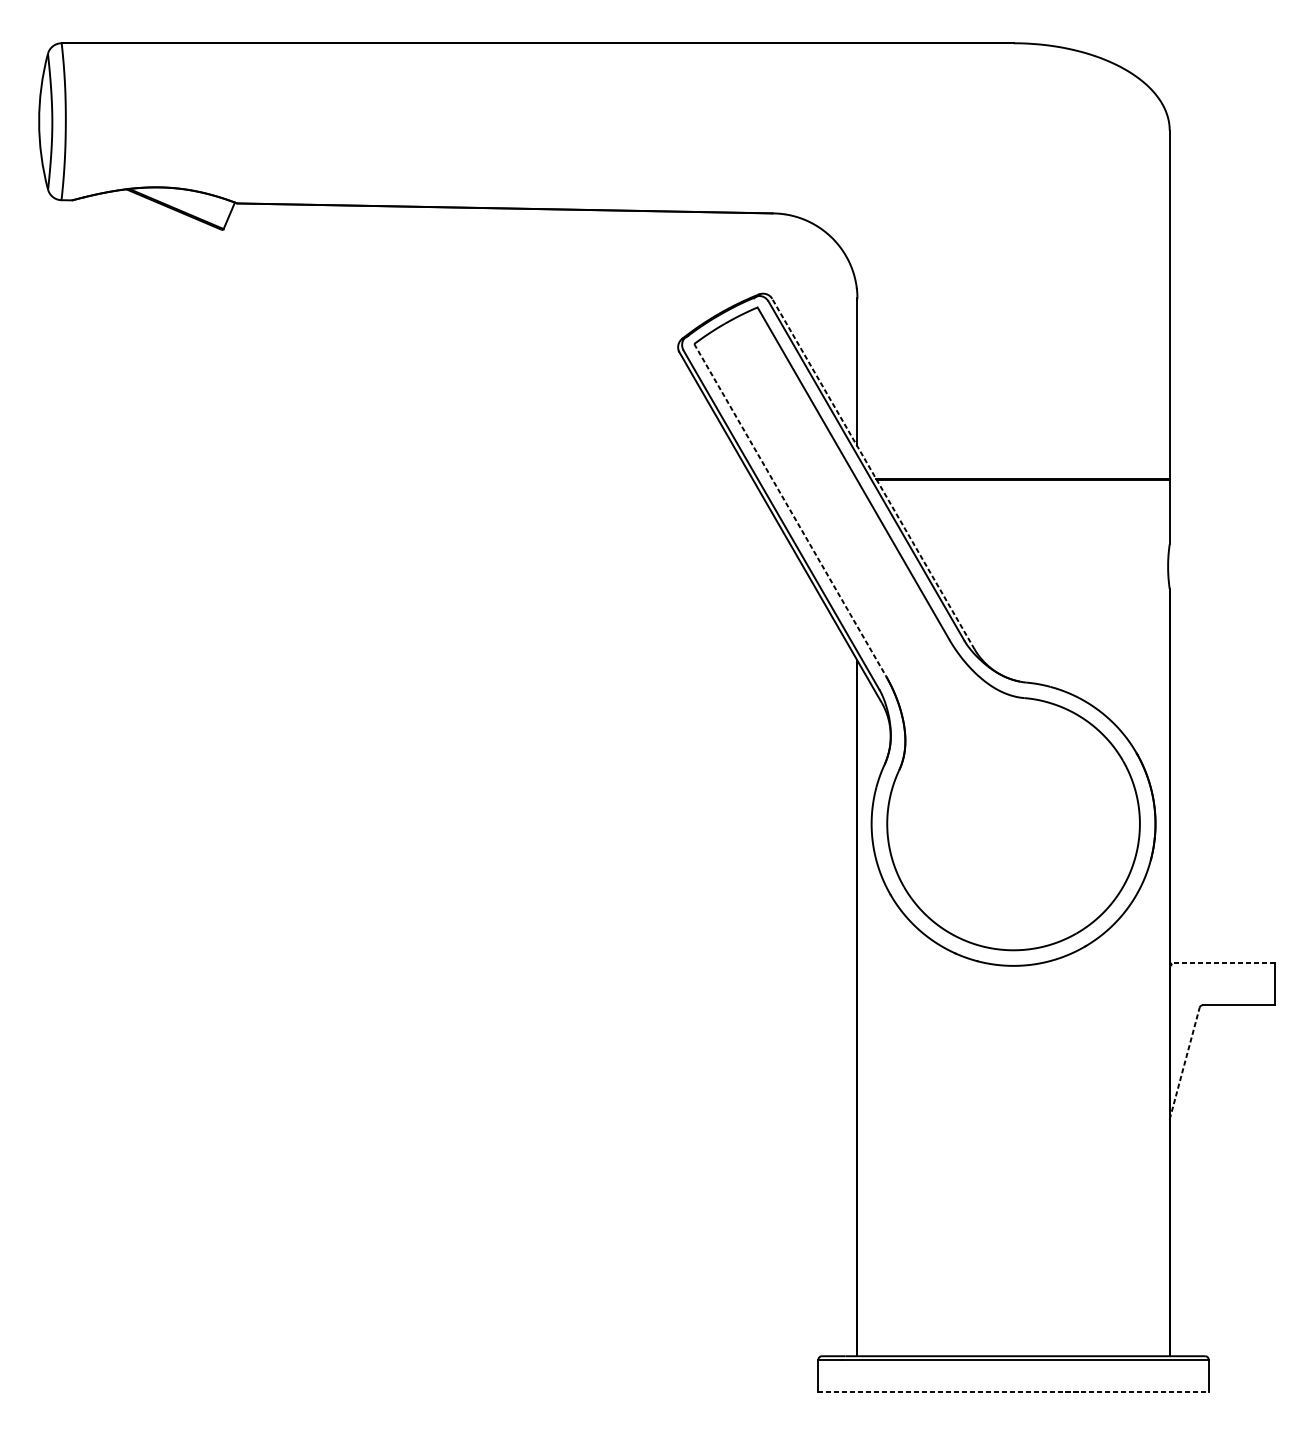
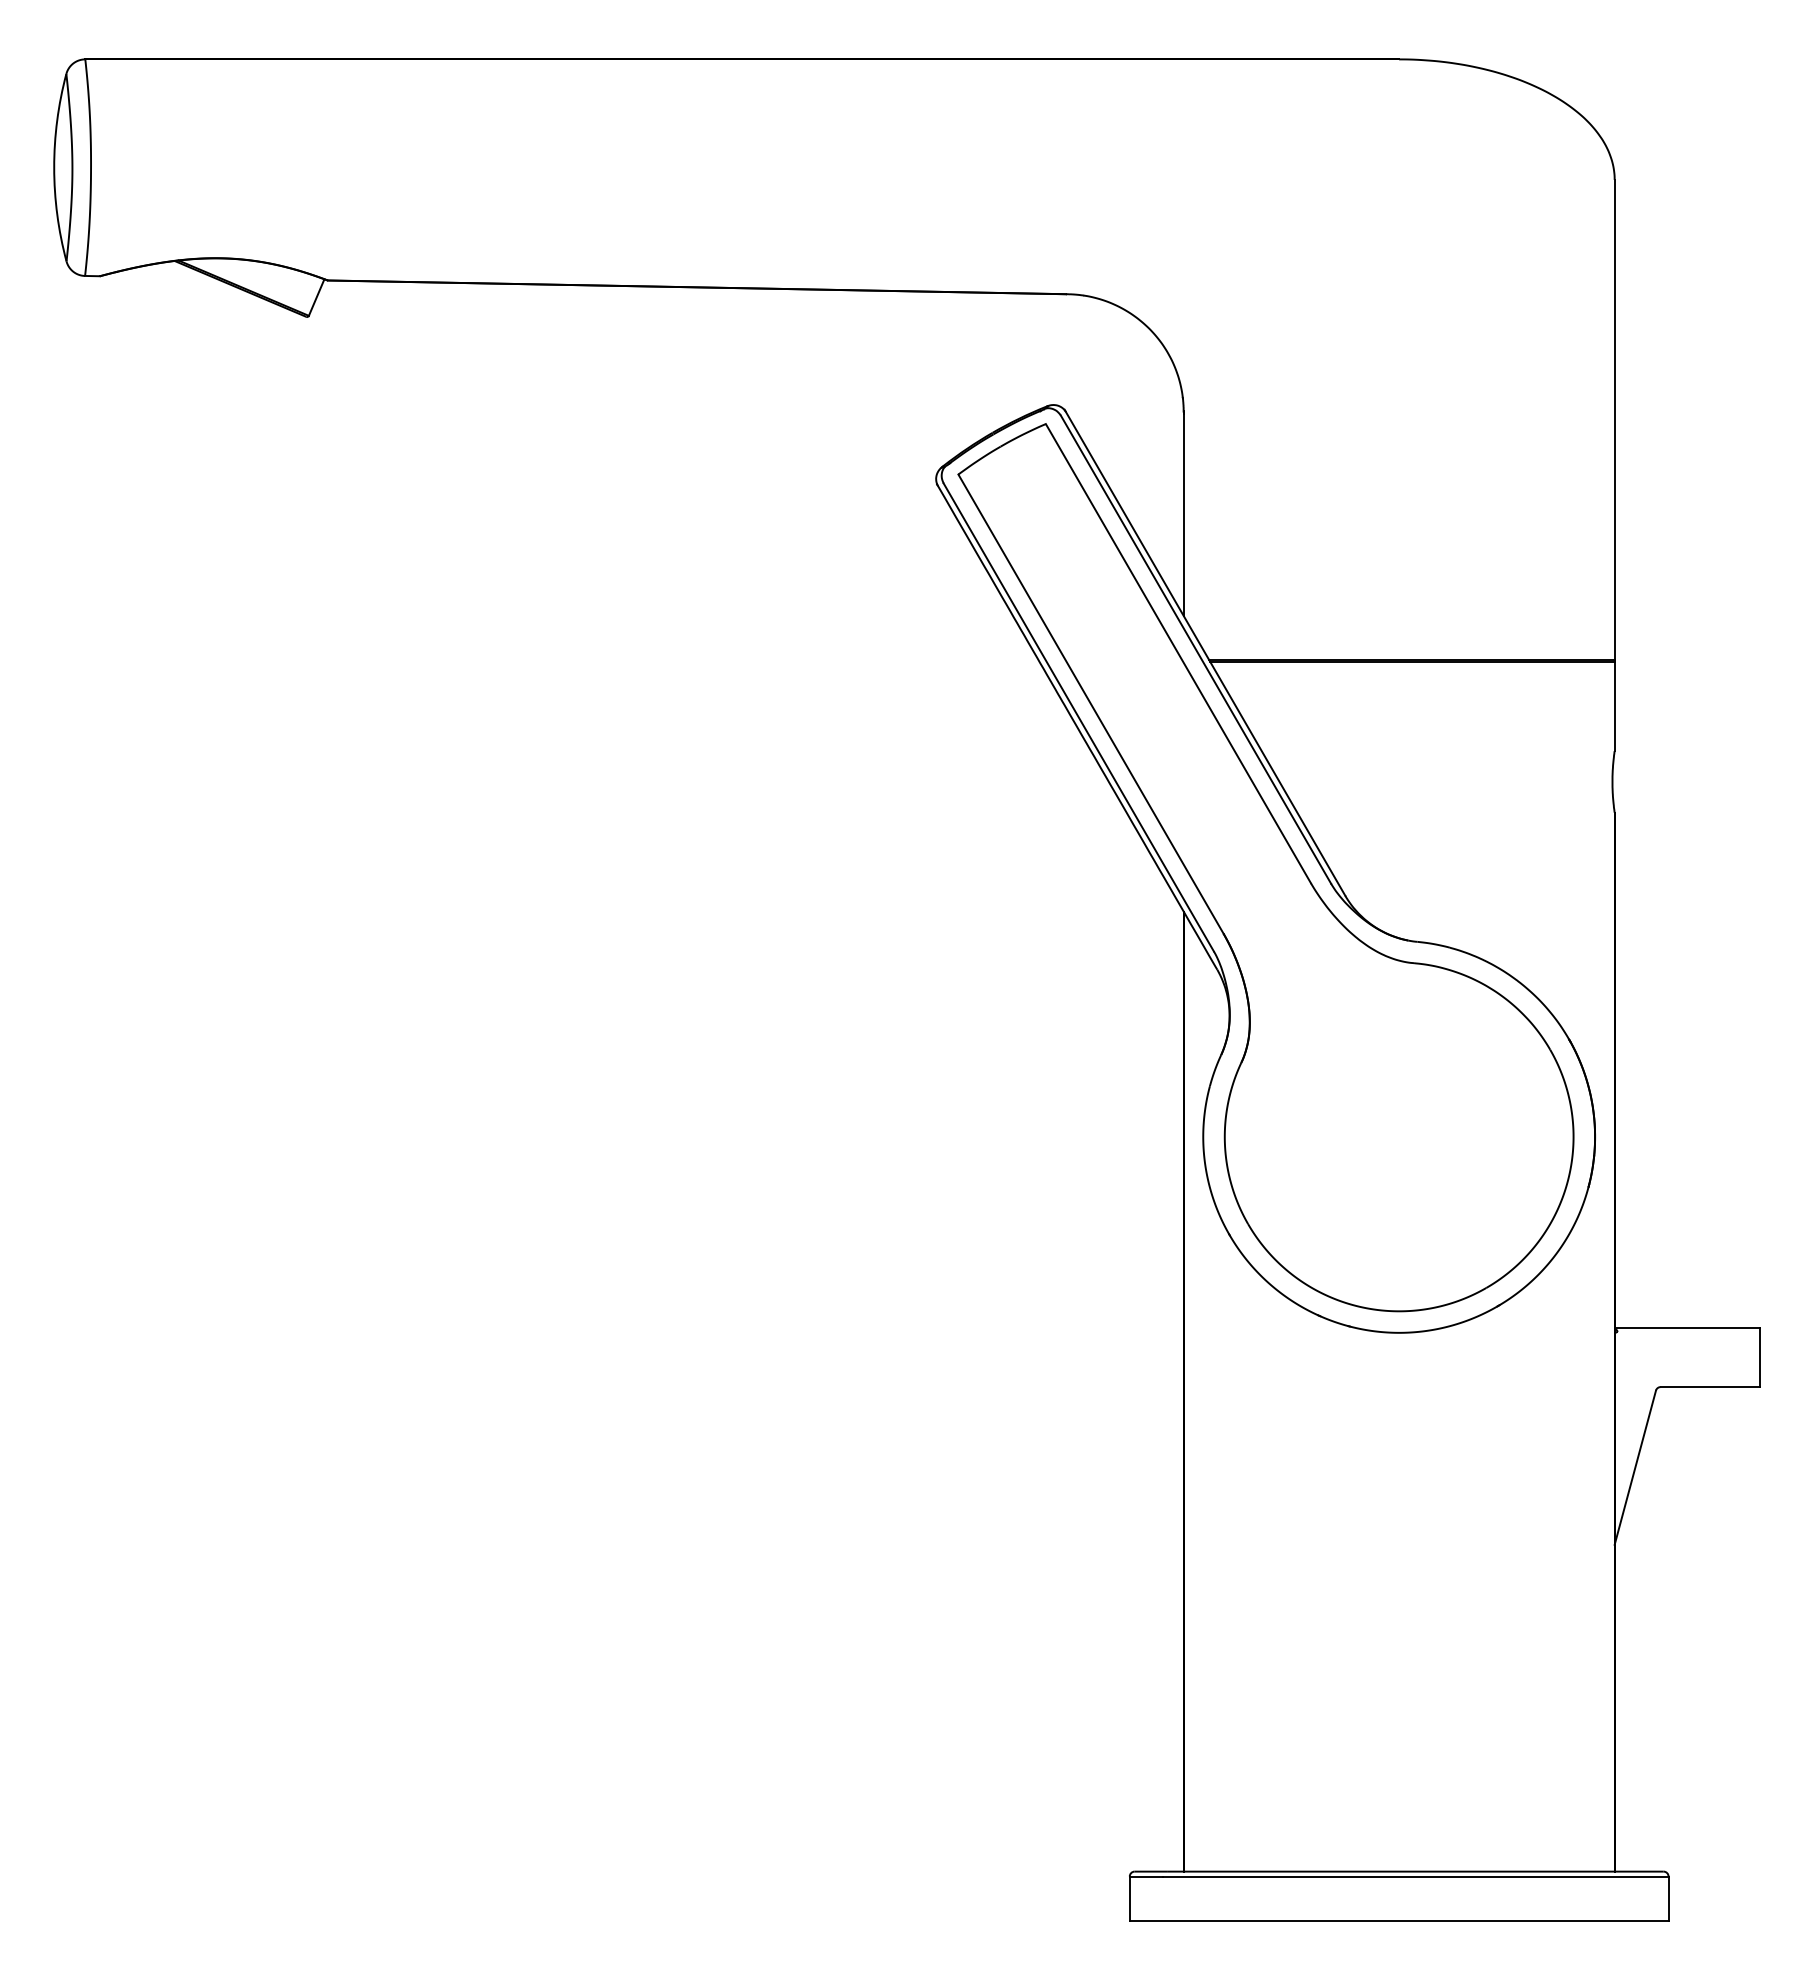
line: (872, 472) -> (1204, 652), dashed -> solid
line: (790, 510) -> (1091, 704), dashed -> solid
line: (1222, 962) -> (1687, 1328), dashed -> solid
line: (1184, 1063) -> (1635, 1467), dashed -> solid
line: (1013, 1391) -> (1399, 1920), dashed -> solid

